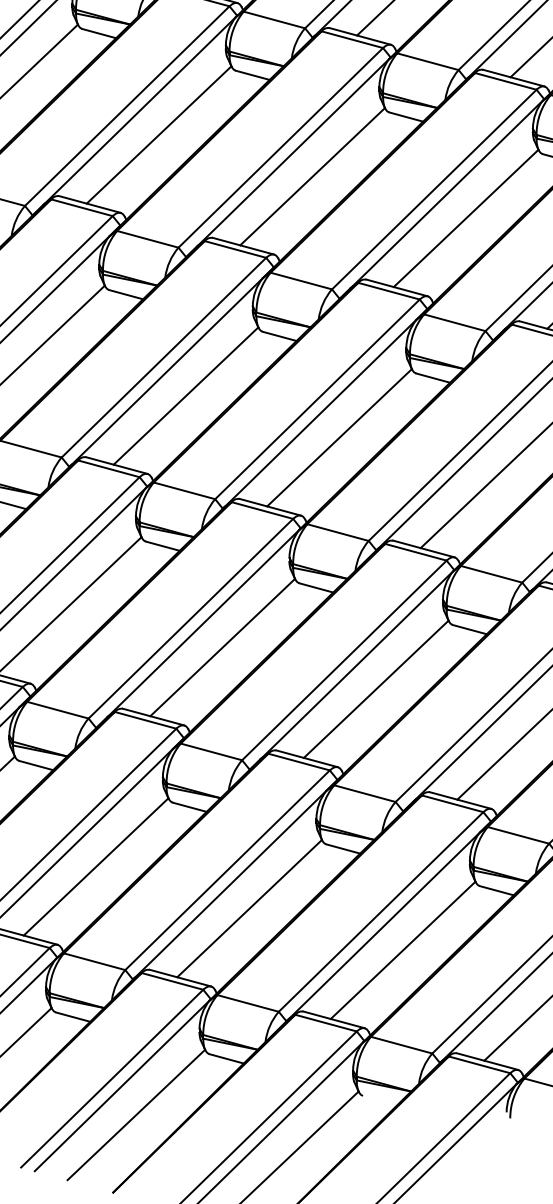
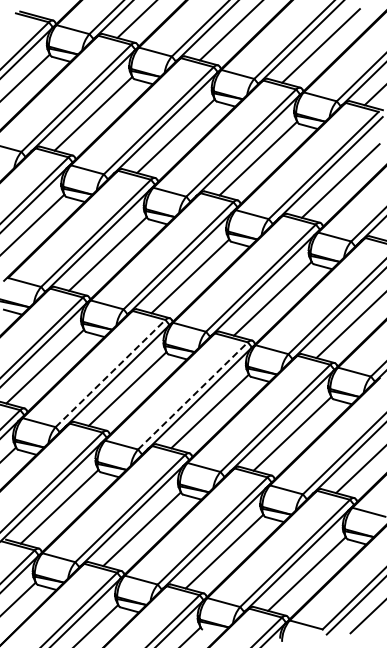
line: (190, 618) -> (110, 373), solid -> dashed
line: (345, 659) -> (193, 395), solid -> dashed

